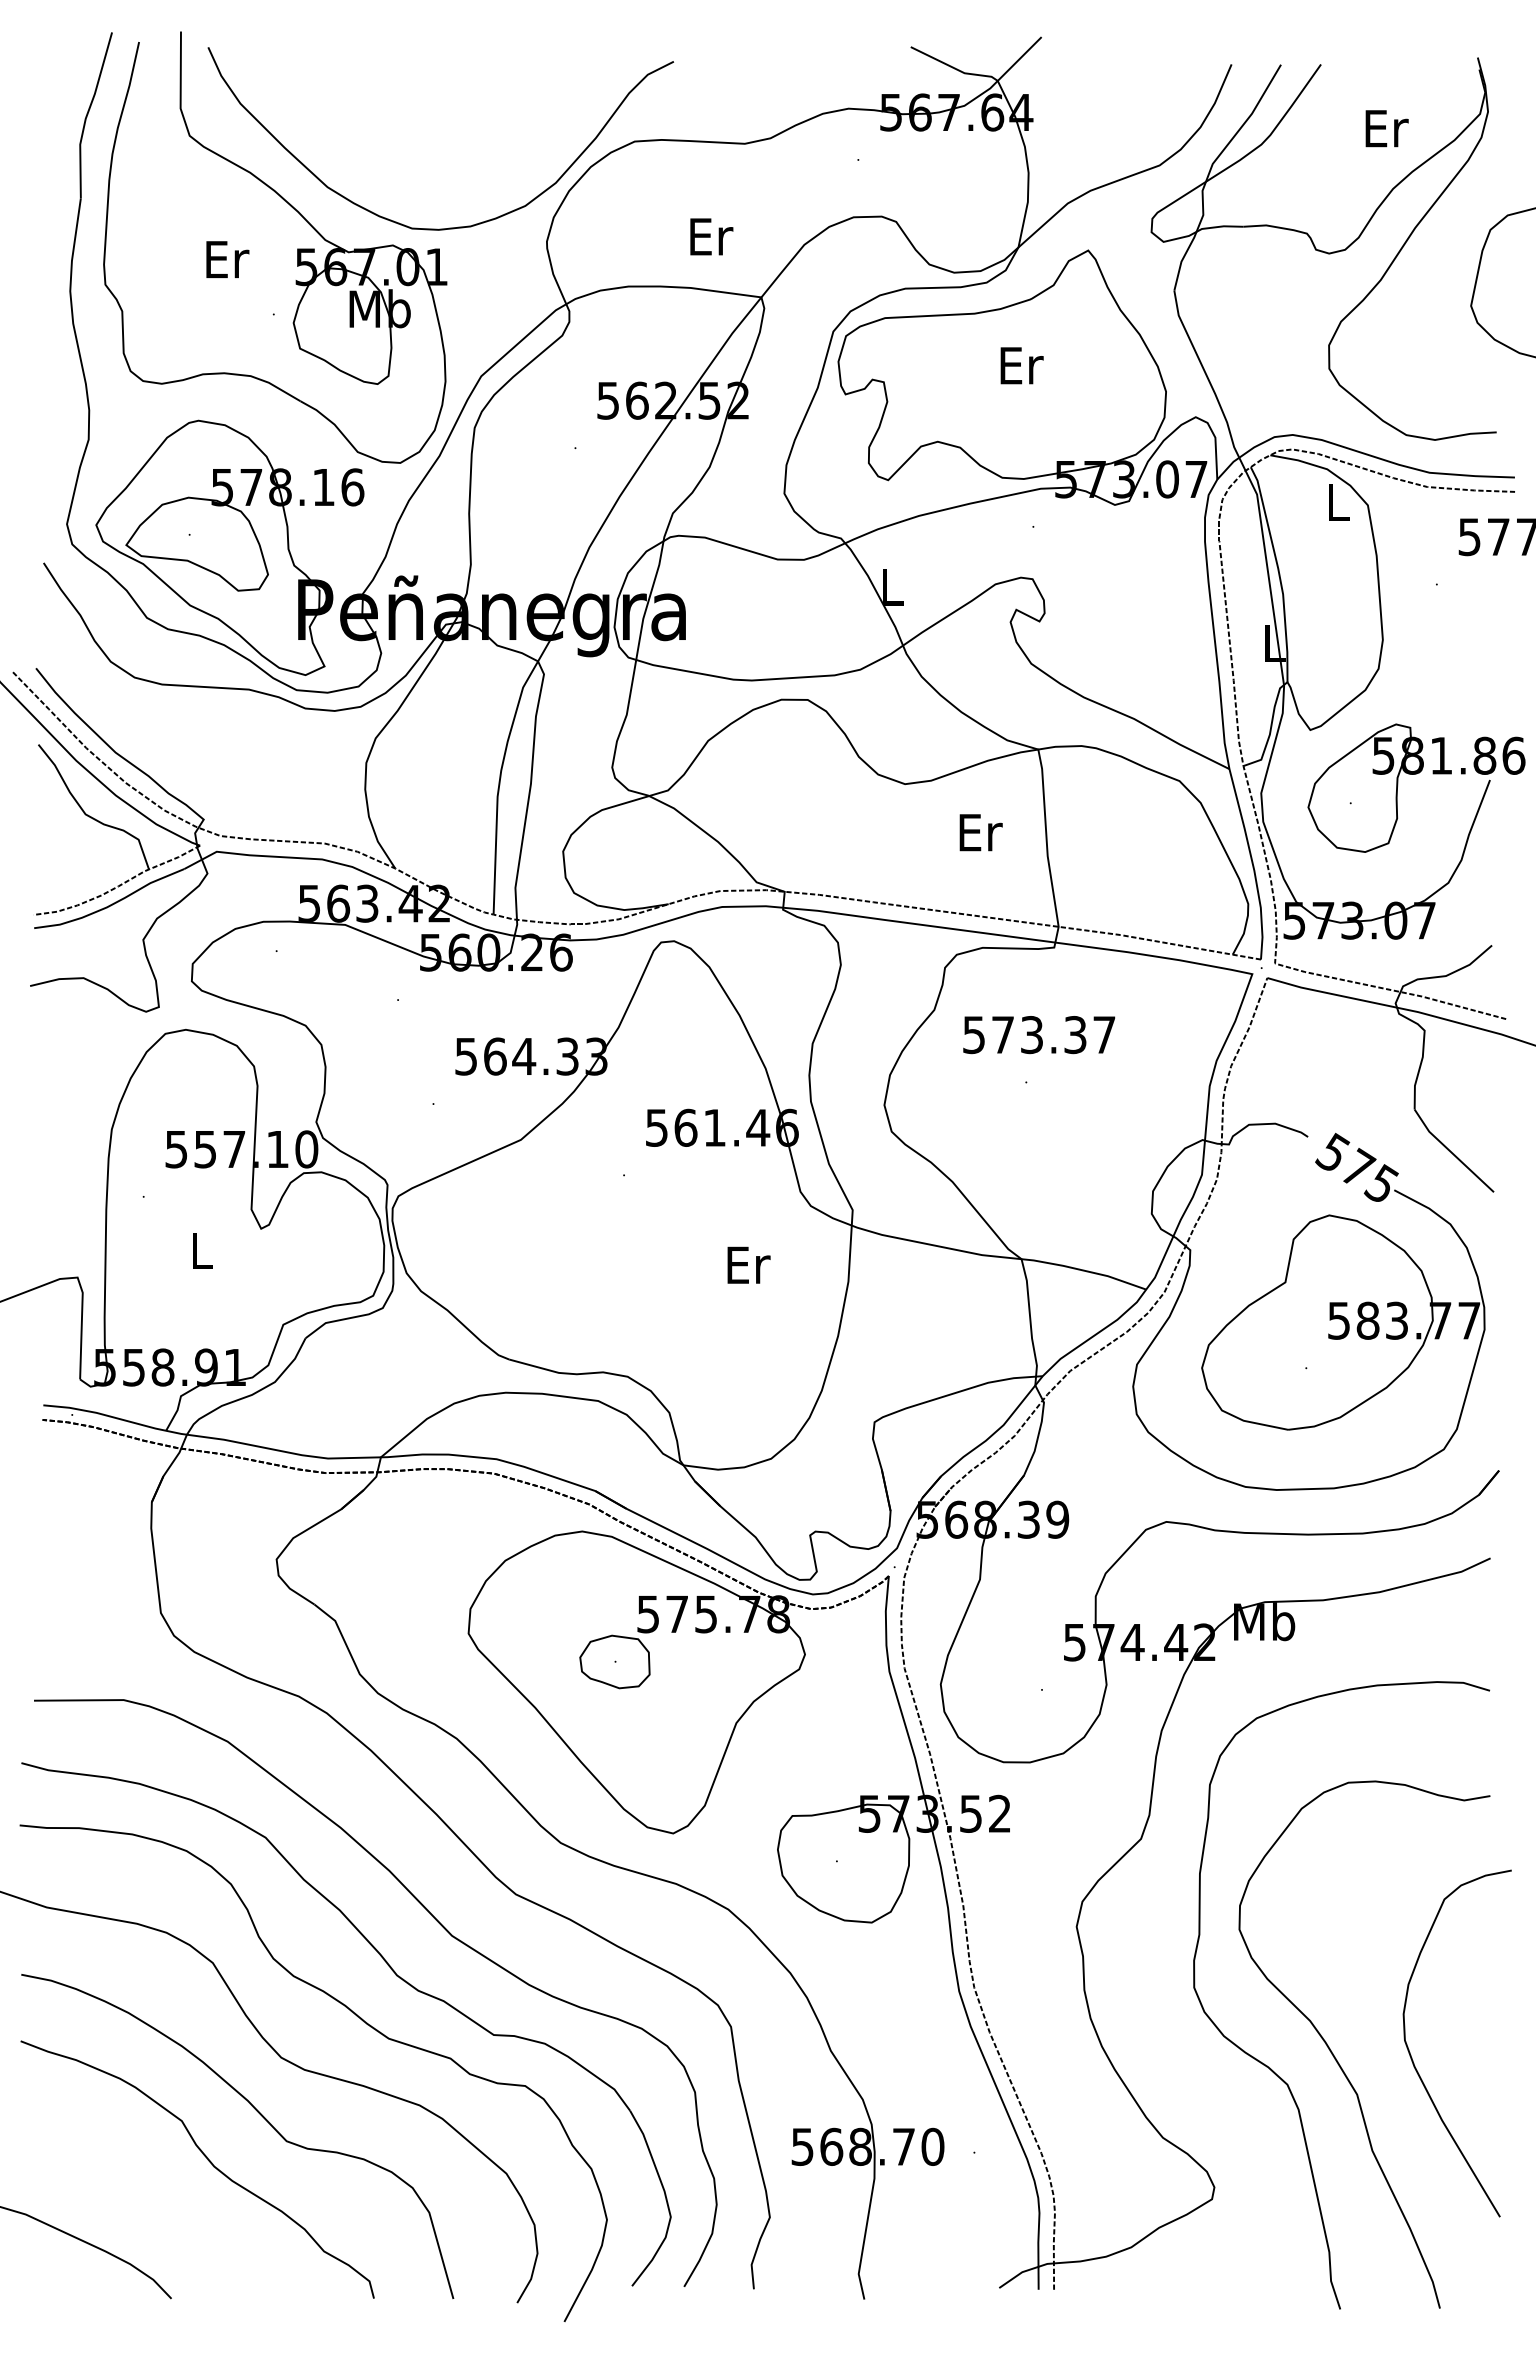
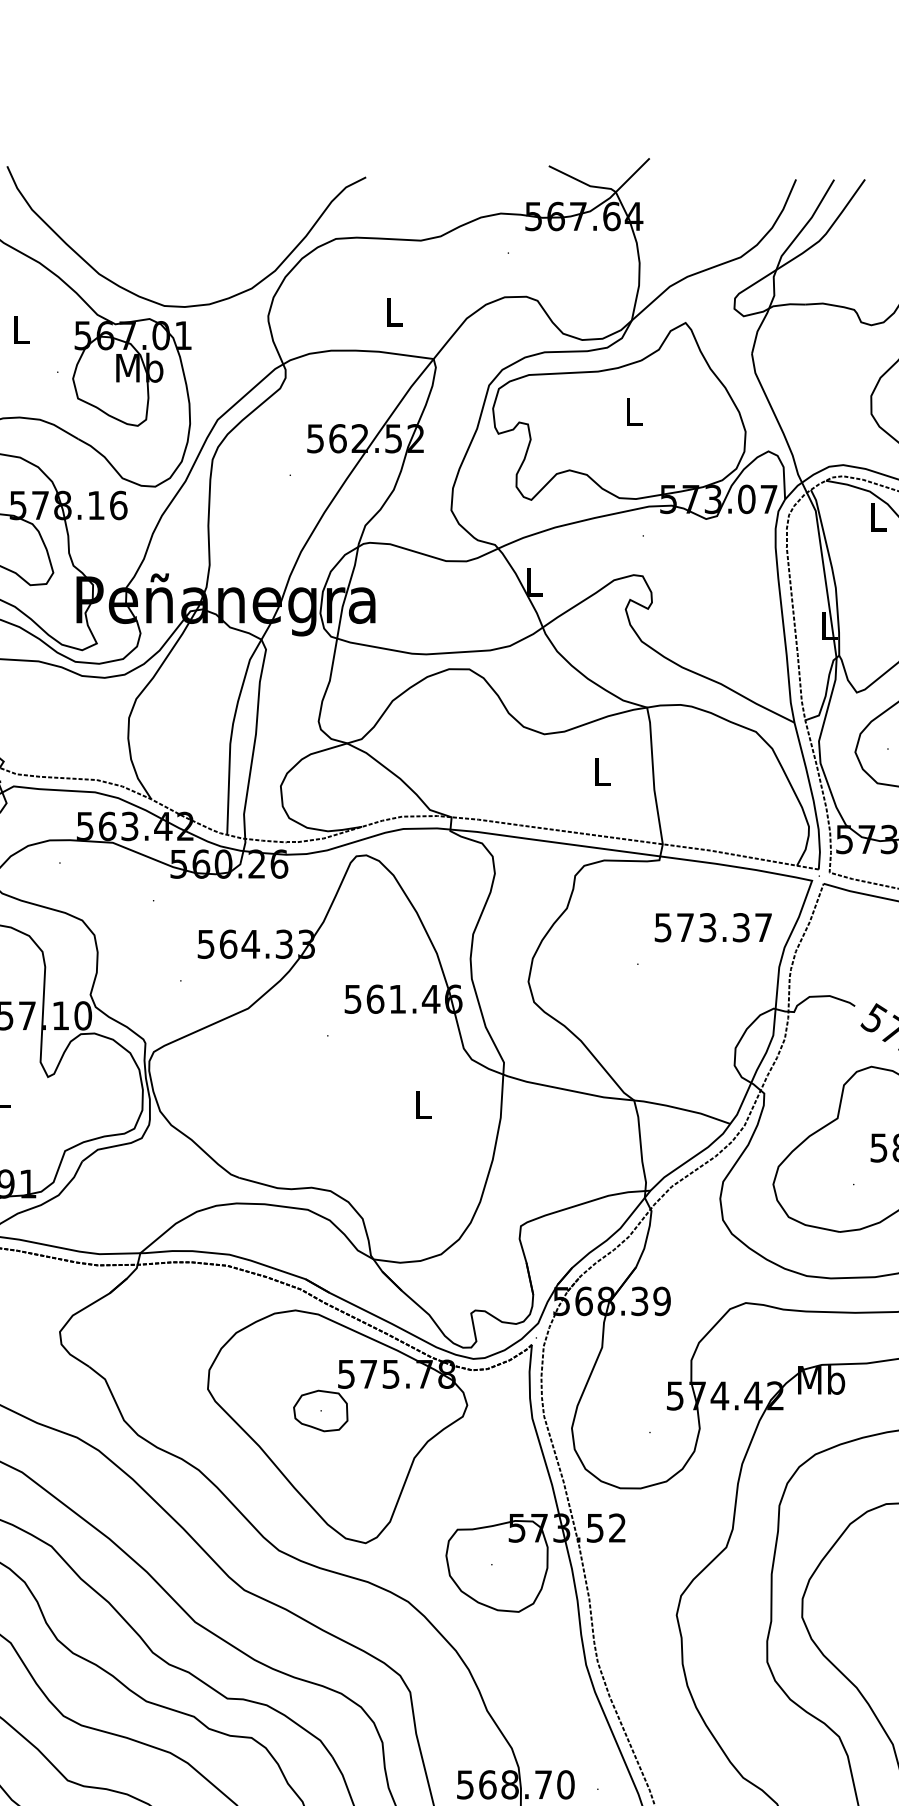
text: (711, 236) -> (395, 312), Er -> L
text: (227, 259) -> (22, 329), Er -> L
text: (1021, 365) -> (634, 411), Er -> L
text: (980, 832) -> (602, 771), Er -> L
text: (1039, 1035) -> (713, 928), moved
text: (748, 1264) -> (423, 1104), Er -> L

